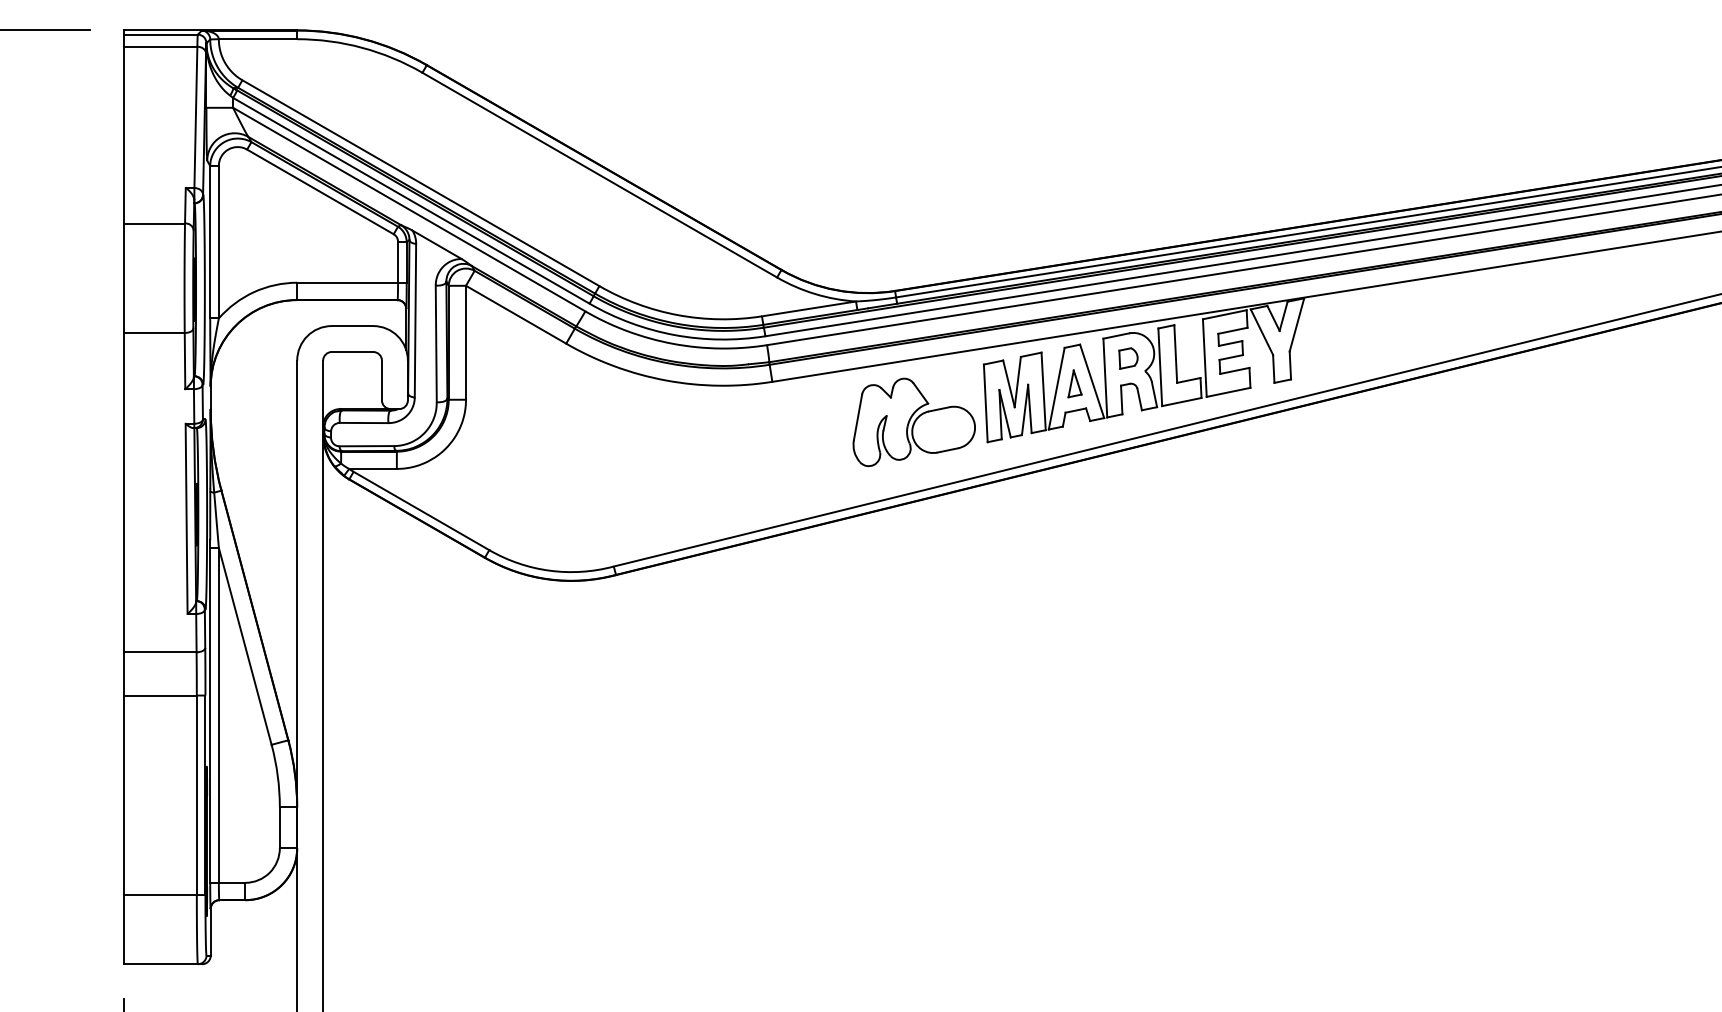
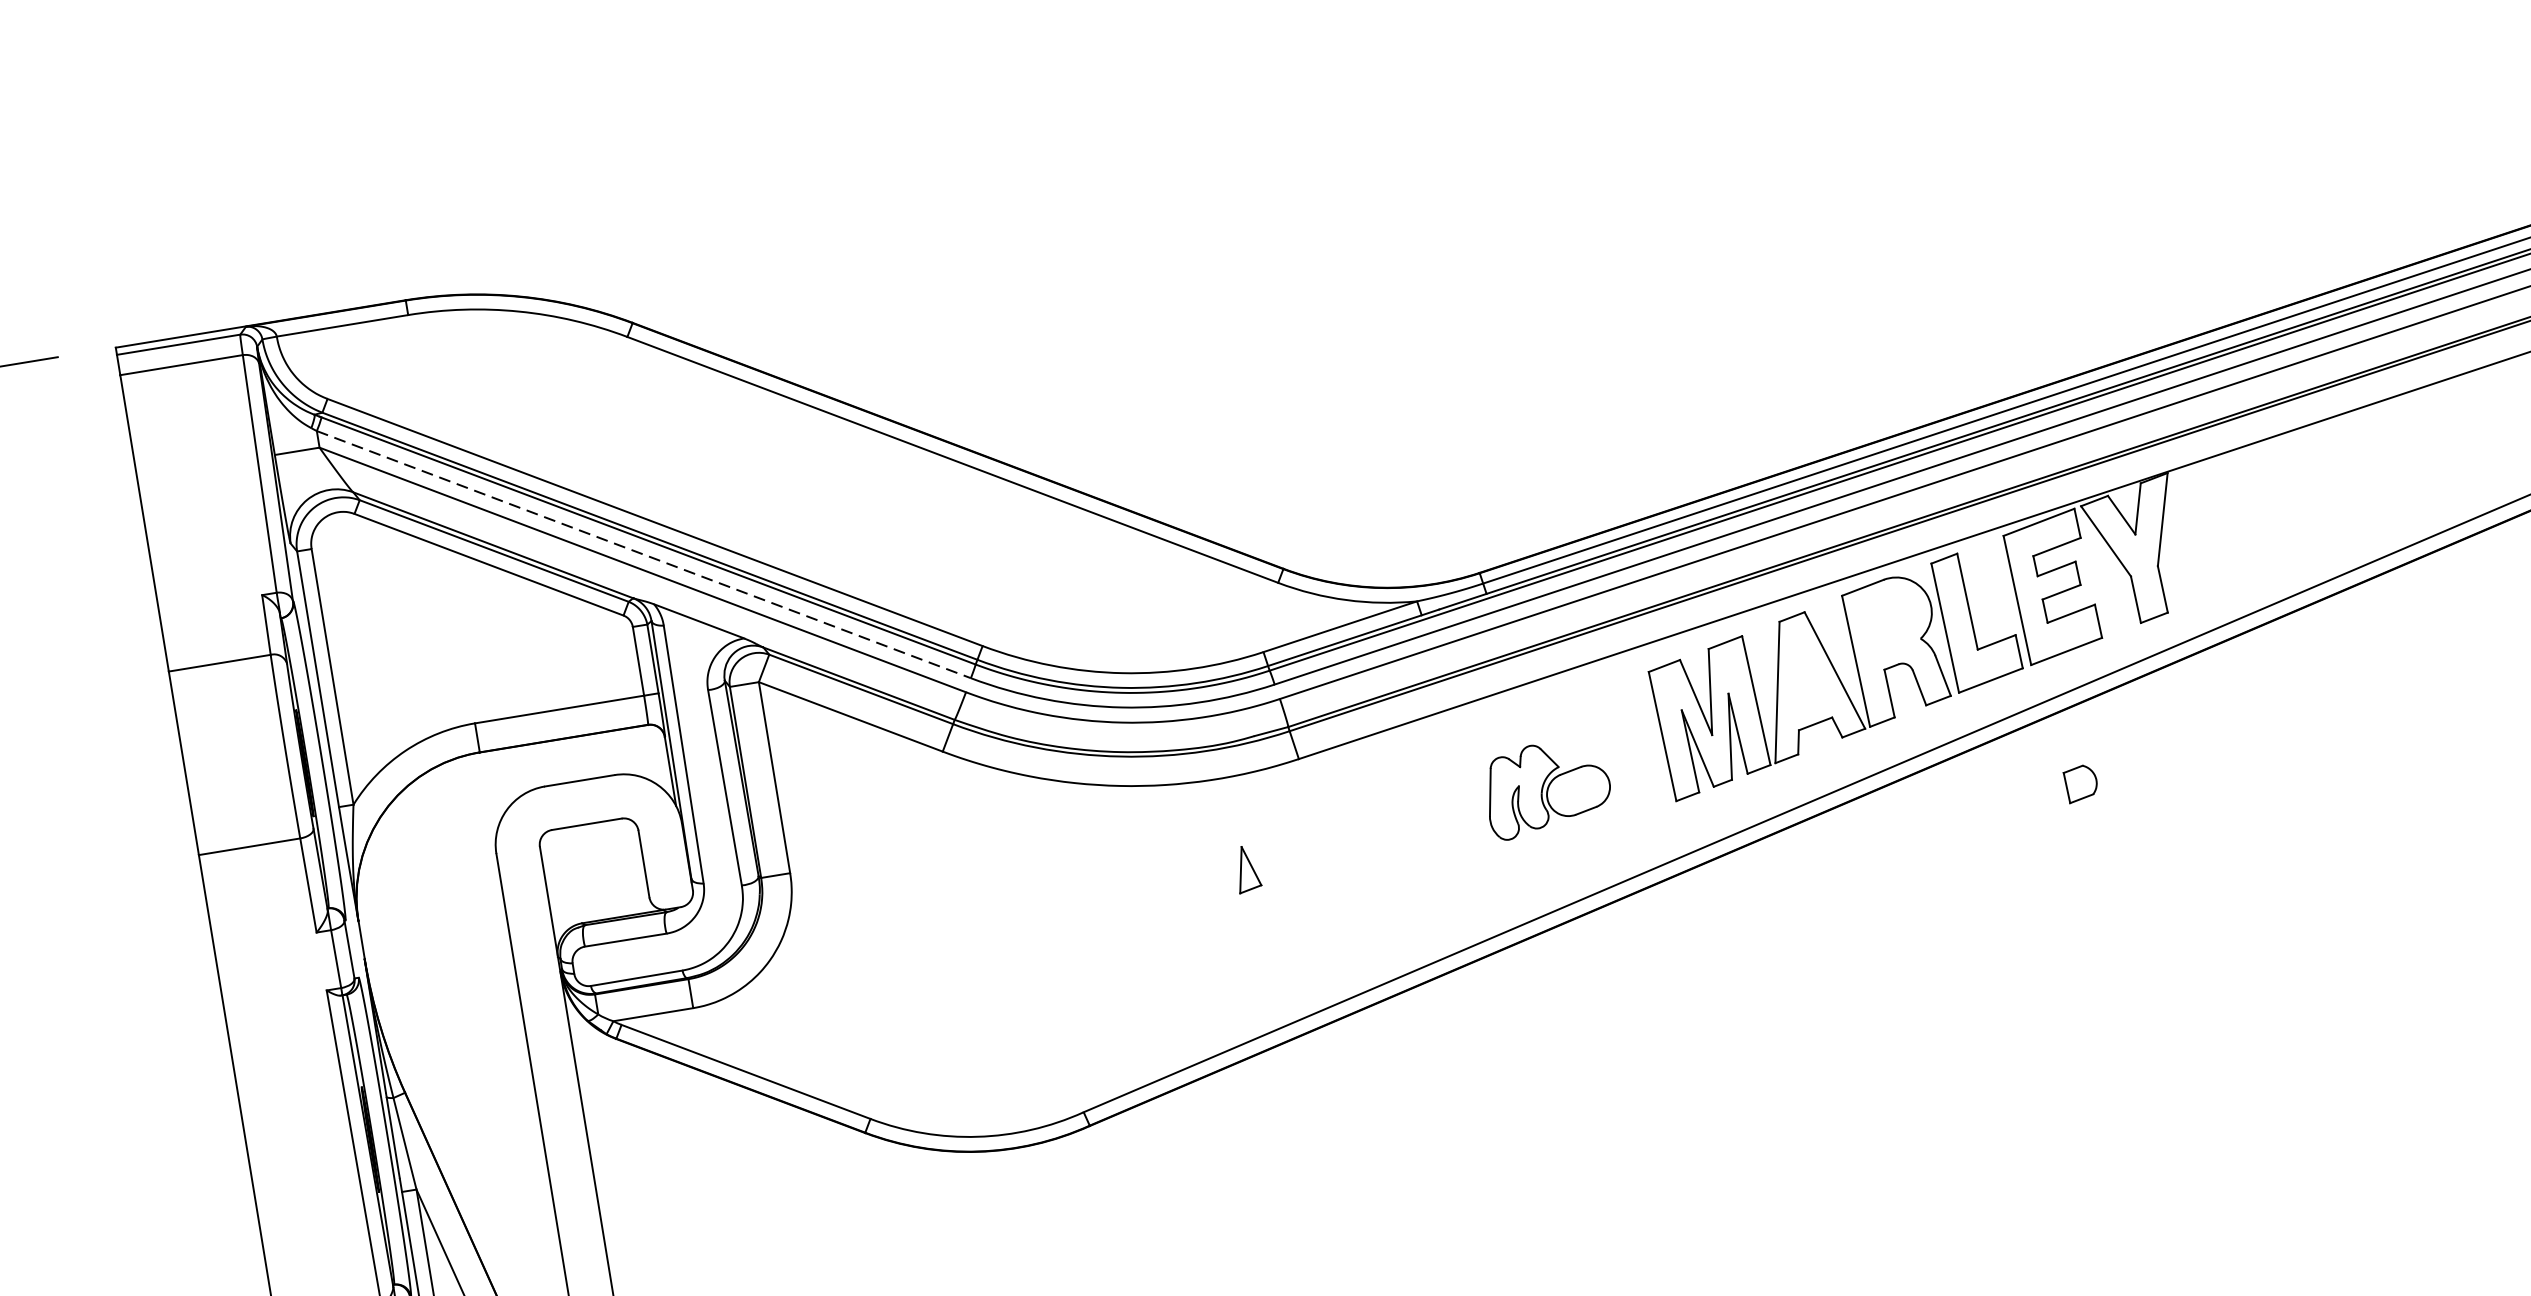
line: (411, 200) -> (644, 554), solid -> dashed
part: (1128, 358) -> (2081, 783), moved
part: (1074, 383) -> (1246, 868), moved
part: (913, 422) -> (1546, 788), size x0.6

